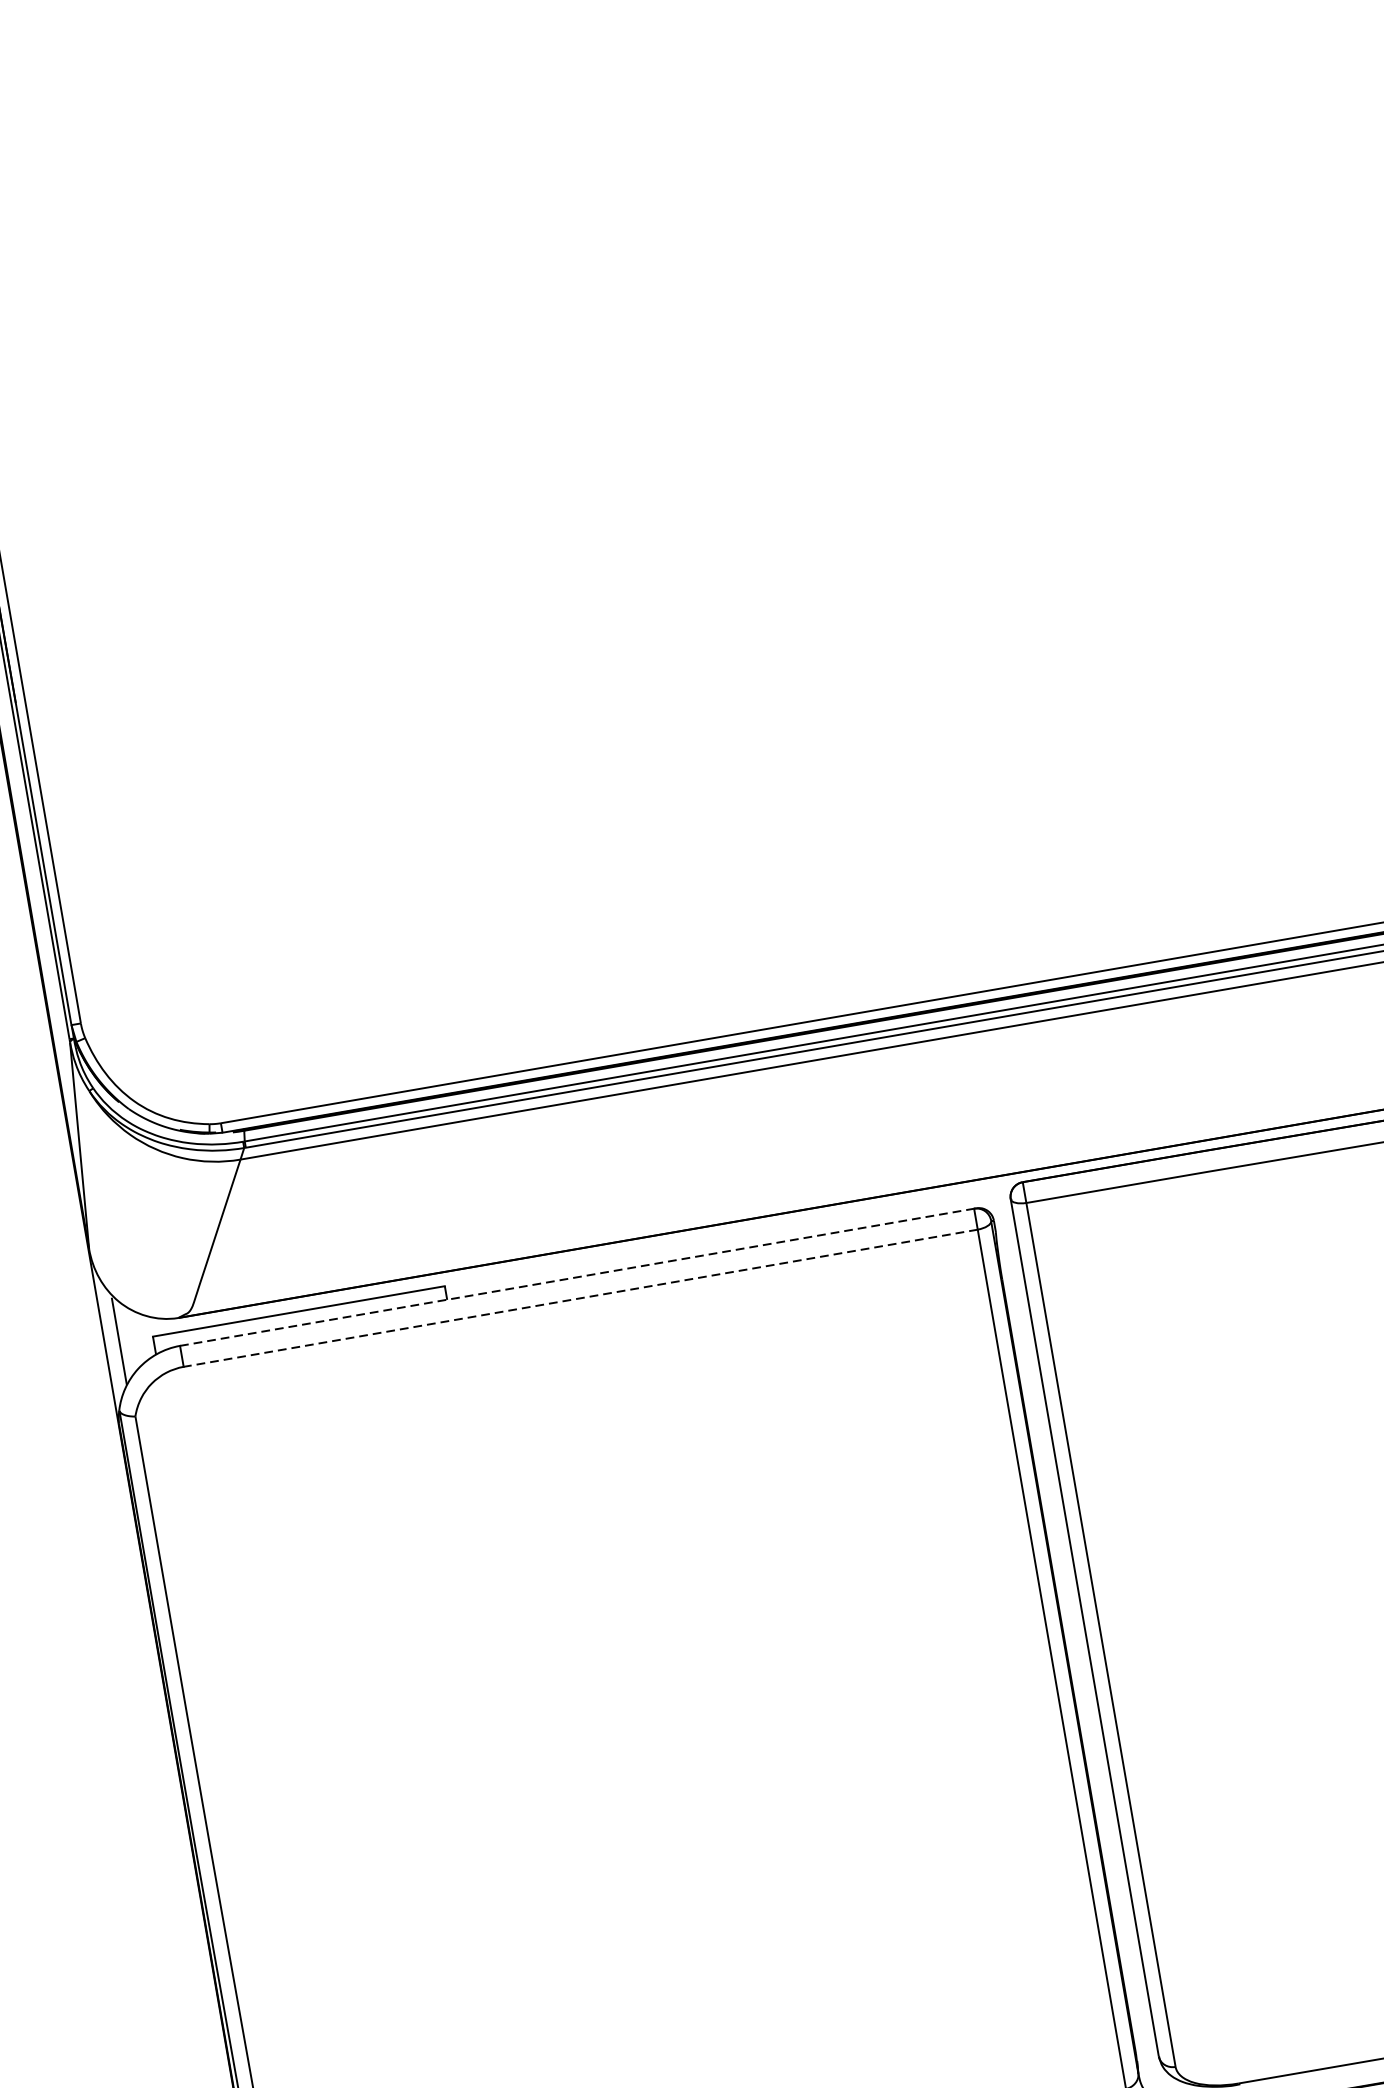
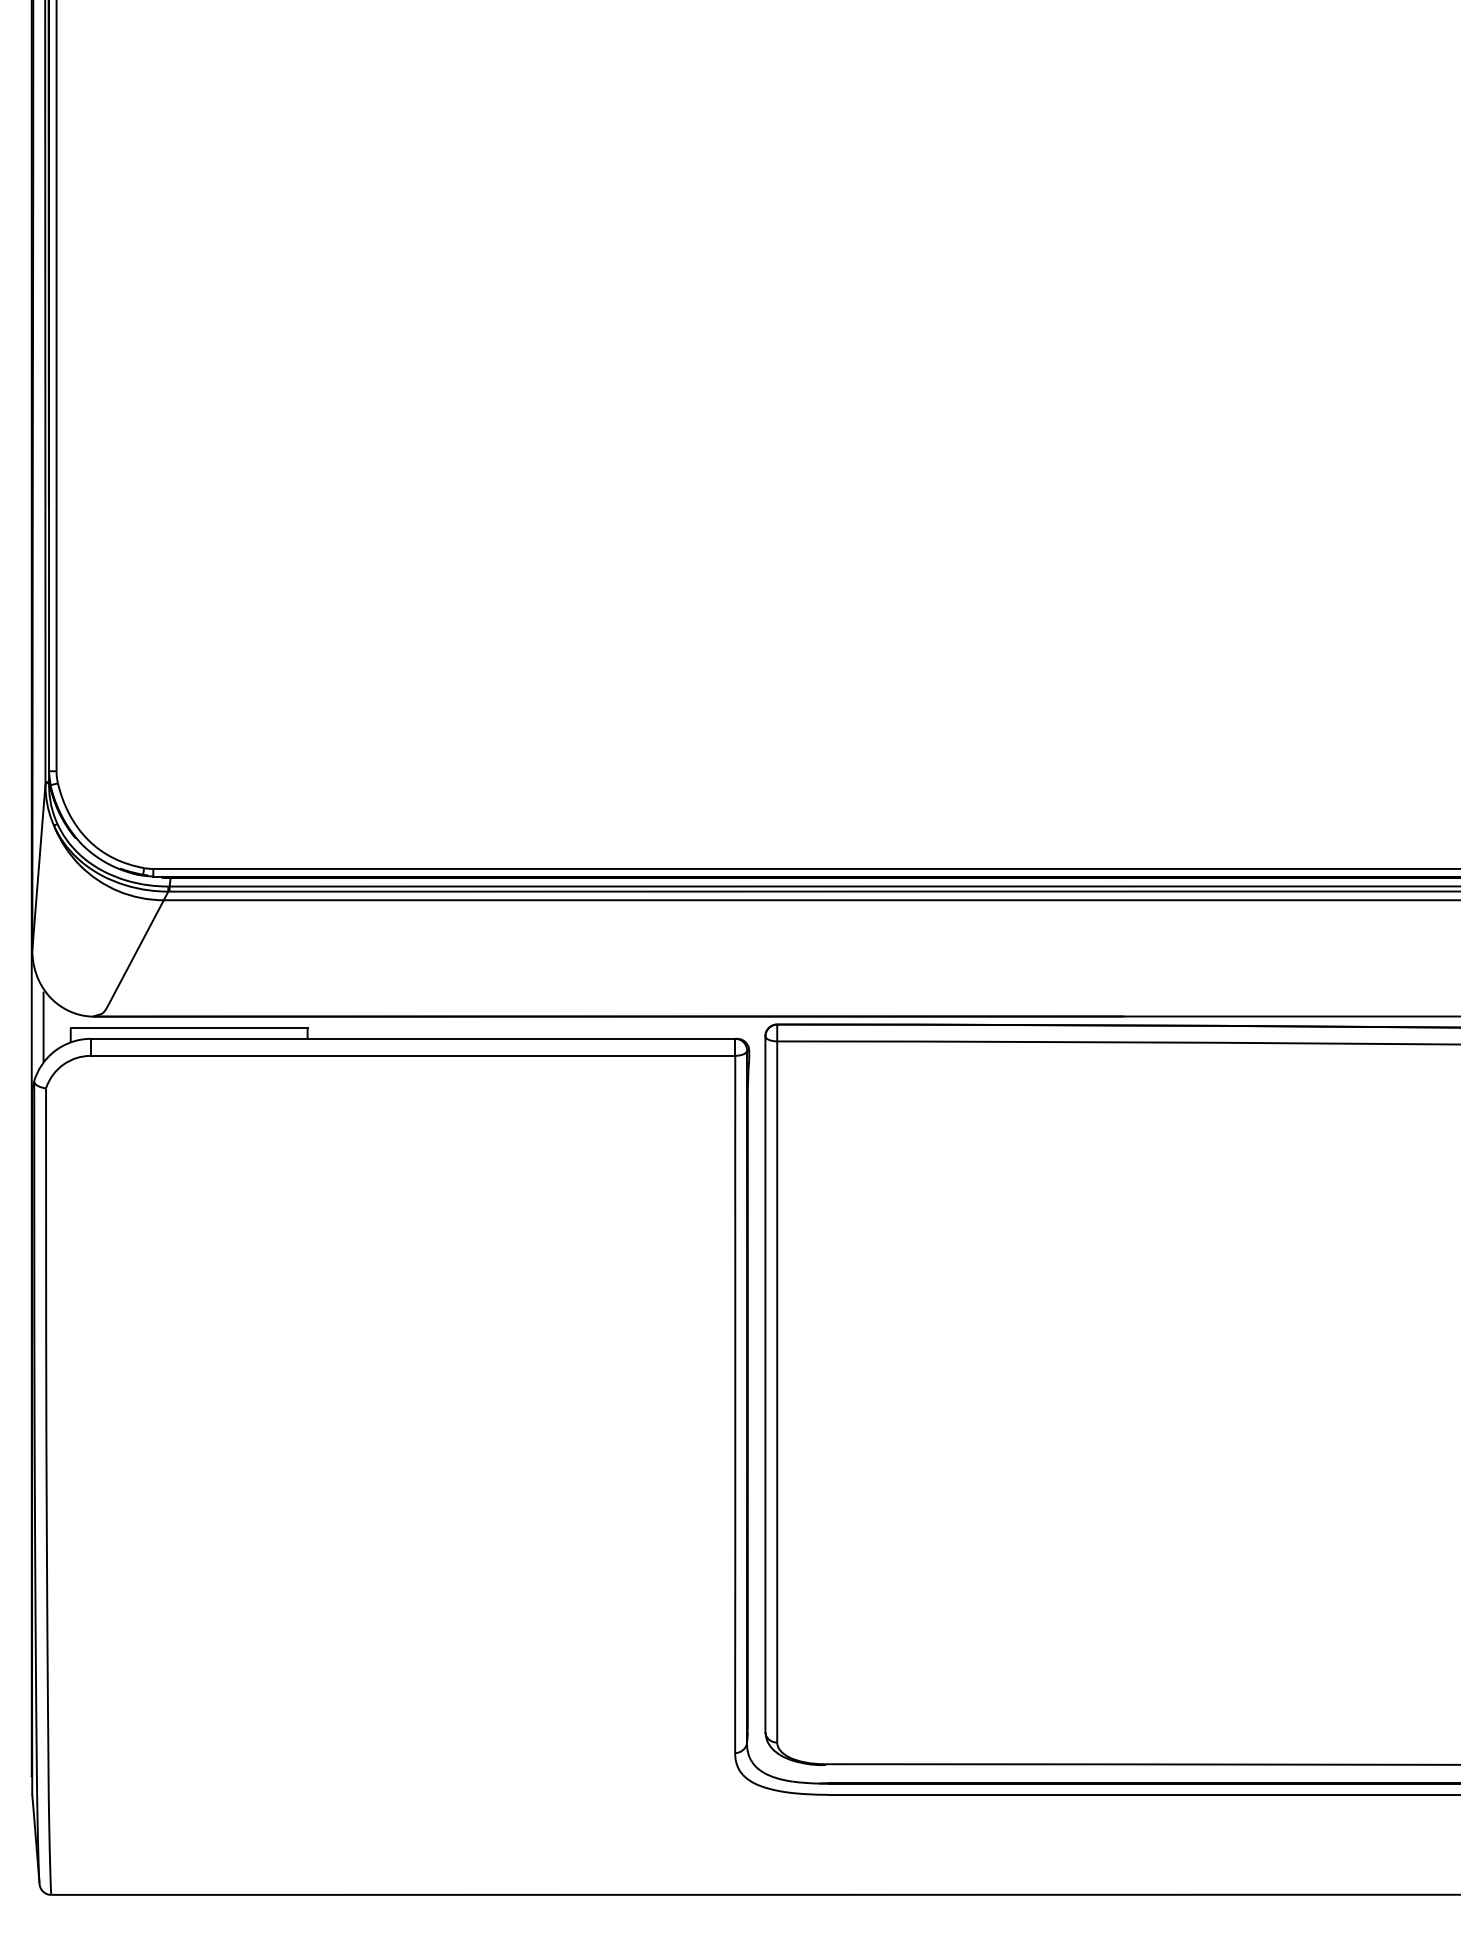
line: (577, 1276) -> (413, 1038), dashed -> solid
line: (579, 1297) -> (412, 1055), dashed -> solid

